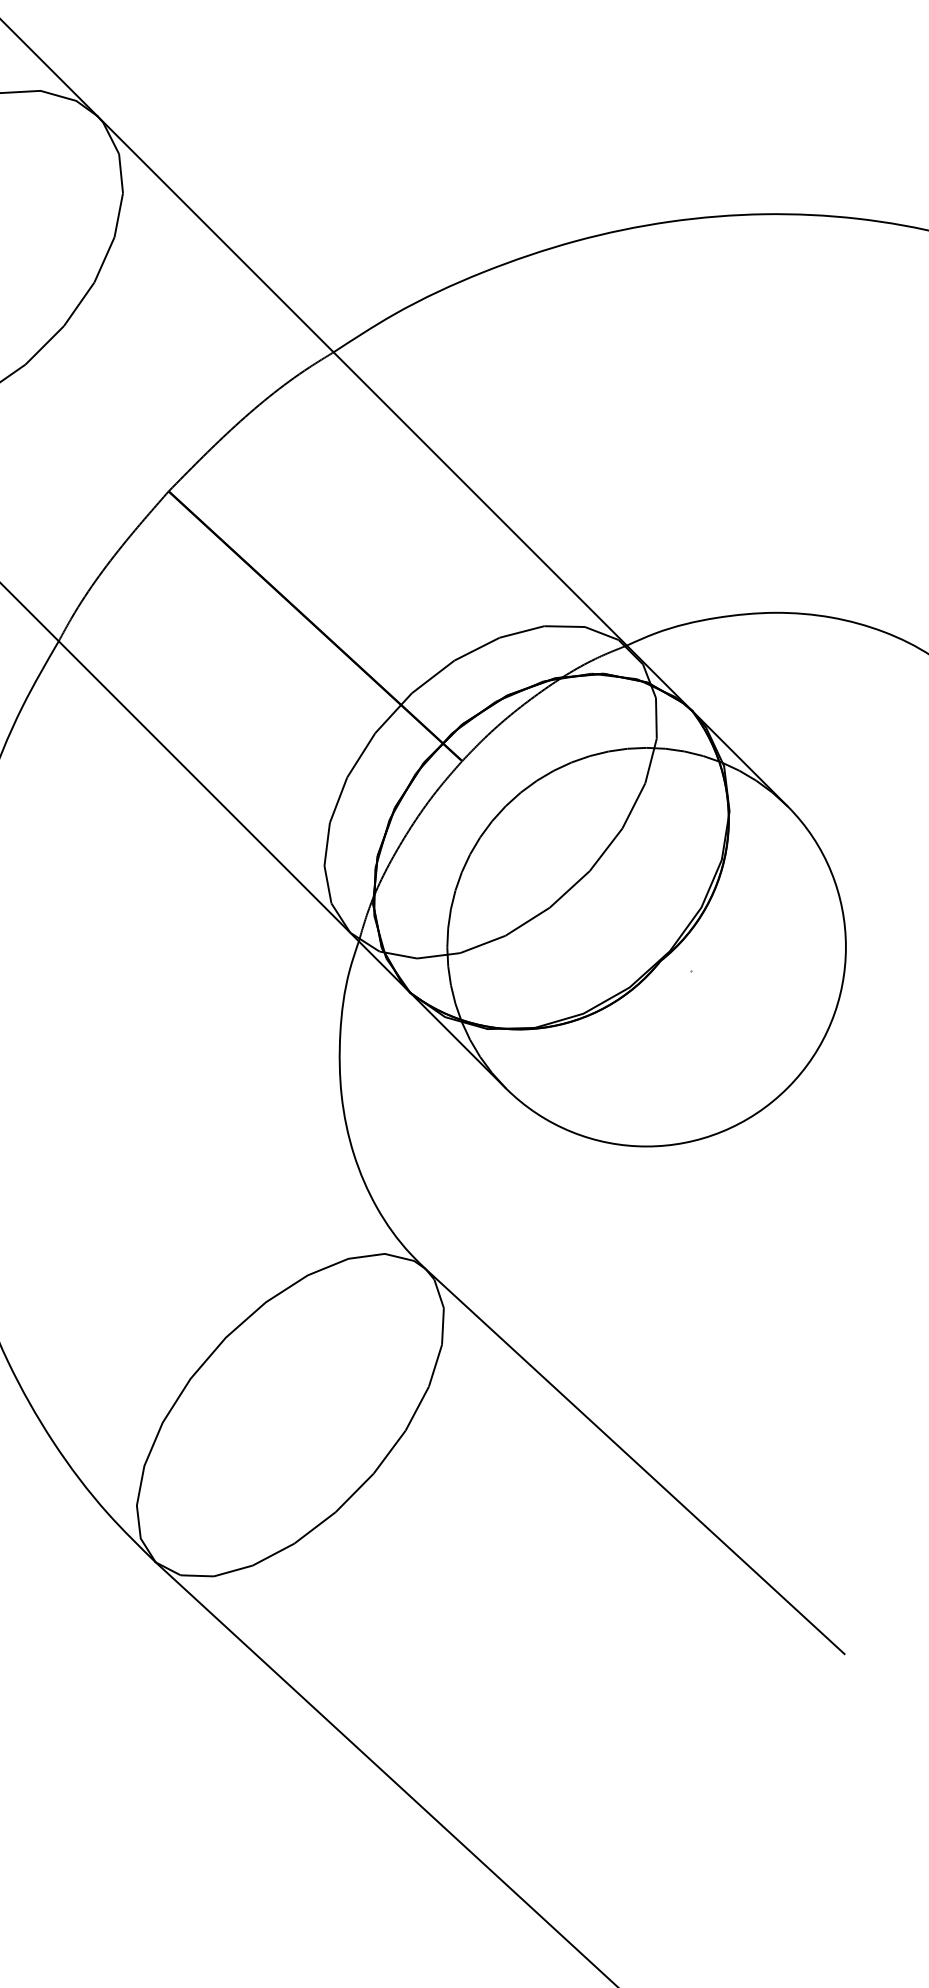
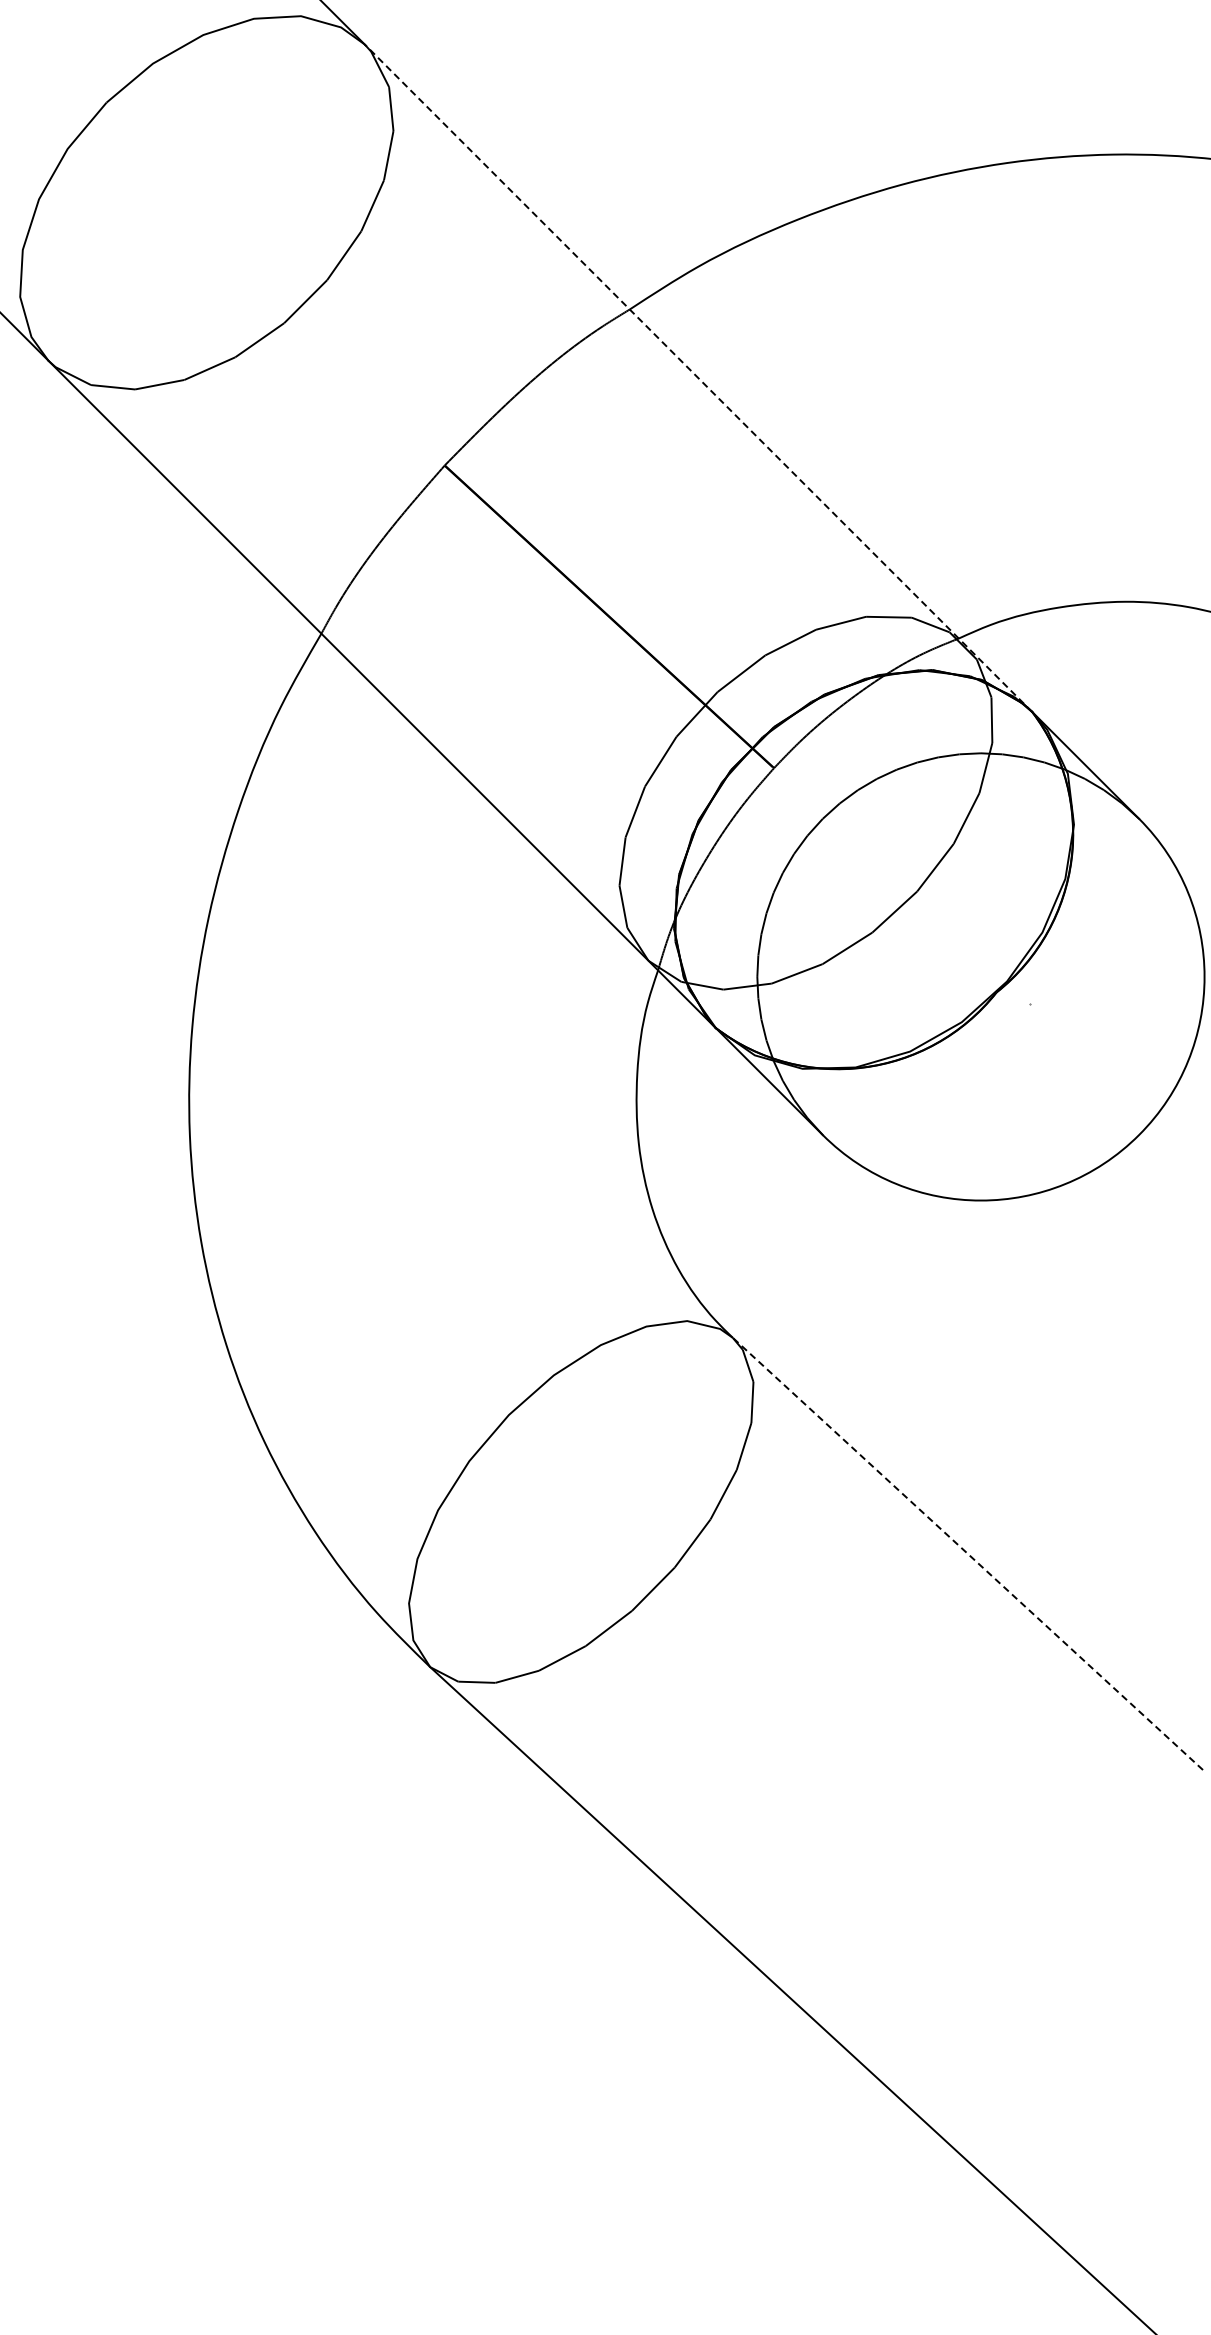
line: (394, 413) -> (698, 378), solid -> dashed
line: (634, 1461) -> (967, 1553), solid -> dashed

